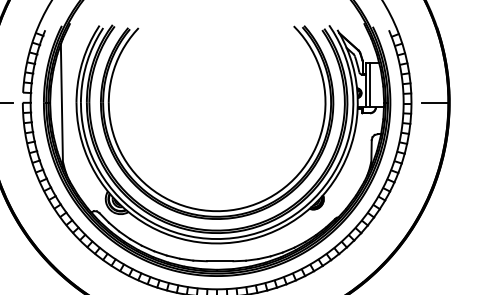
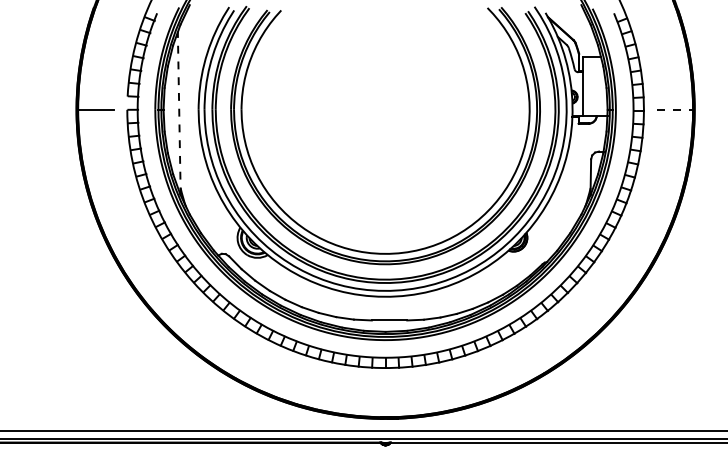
line: (369, 84) -> (588, 85), removed
line: (435, 102) -> (675, 109), solid -> dashed
line: (62, 105) -> (179, 113), solid -> dashed

